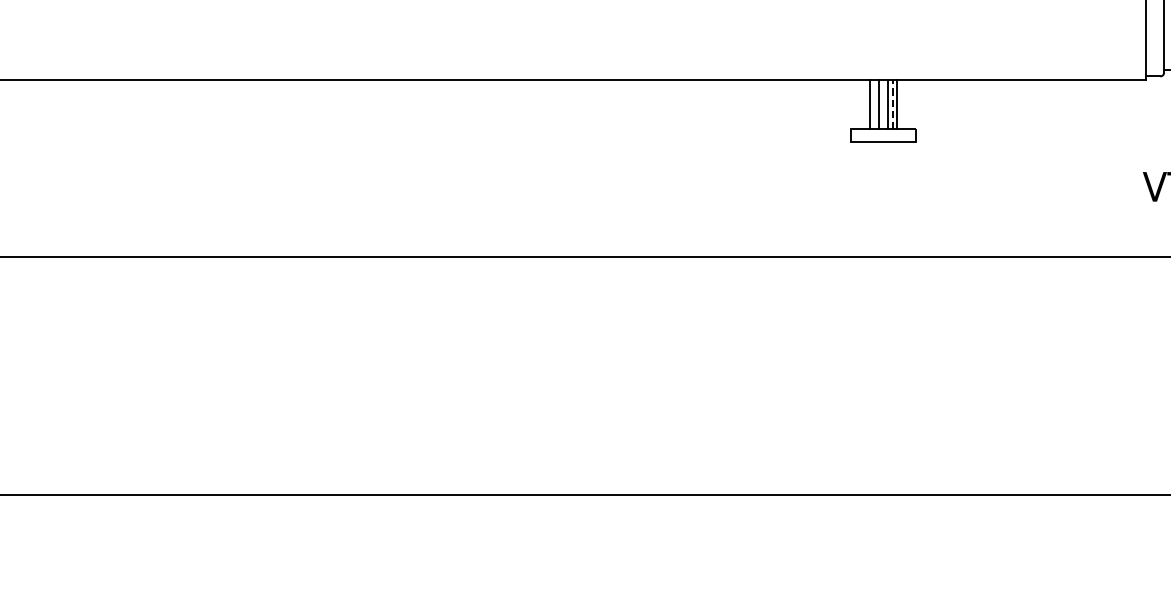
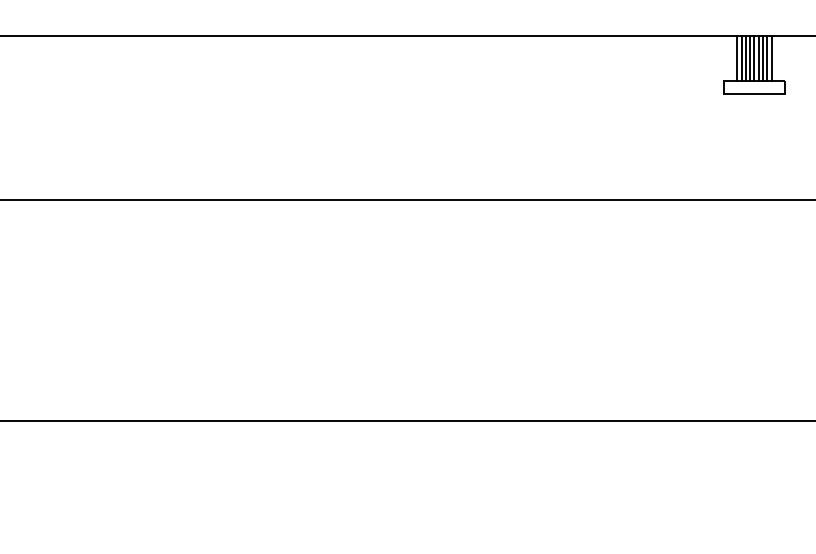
line: (864, 103) -> (736, 57), added
line: (874, 103) -> (746, 57), added
line: (883, 103) -> (754, 57), added
line: (892, 103) -> (762, 57), dashed -> solid
line: (901, 103) -> (771, 57), added

